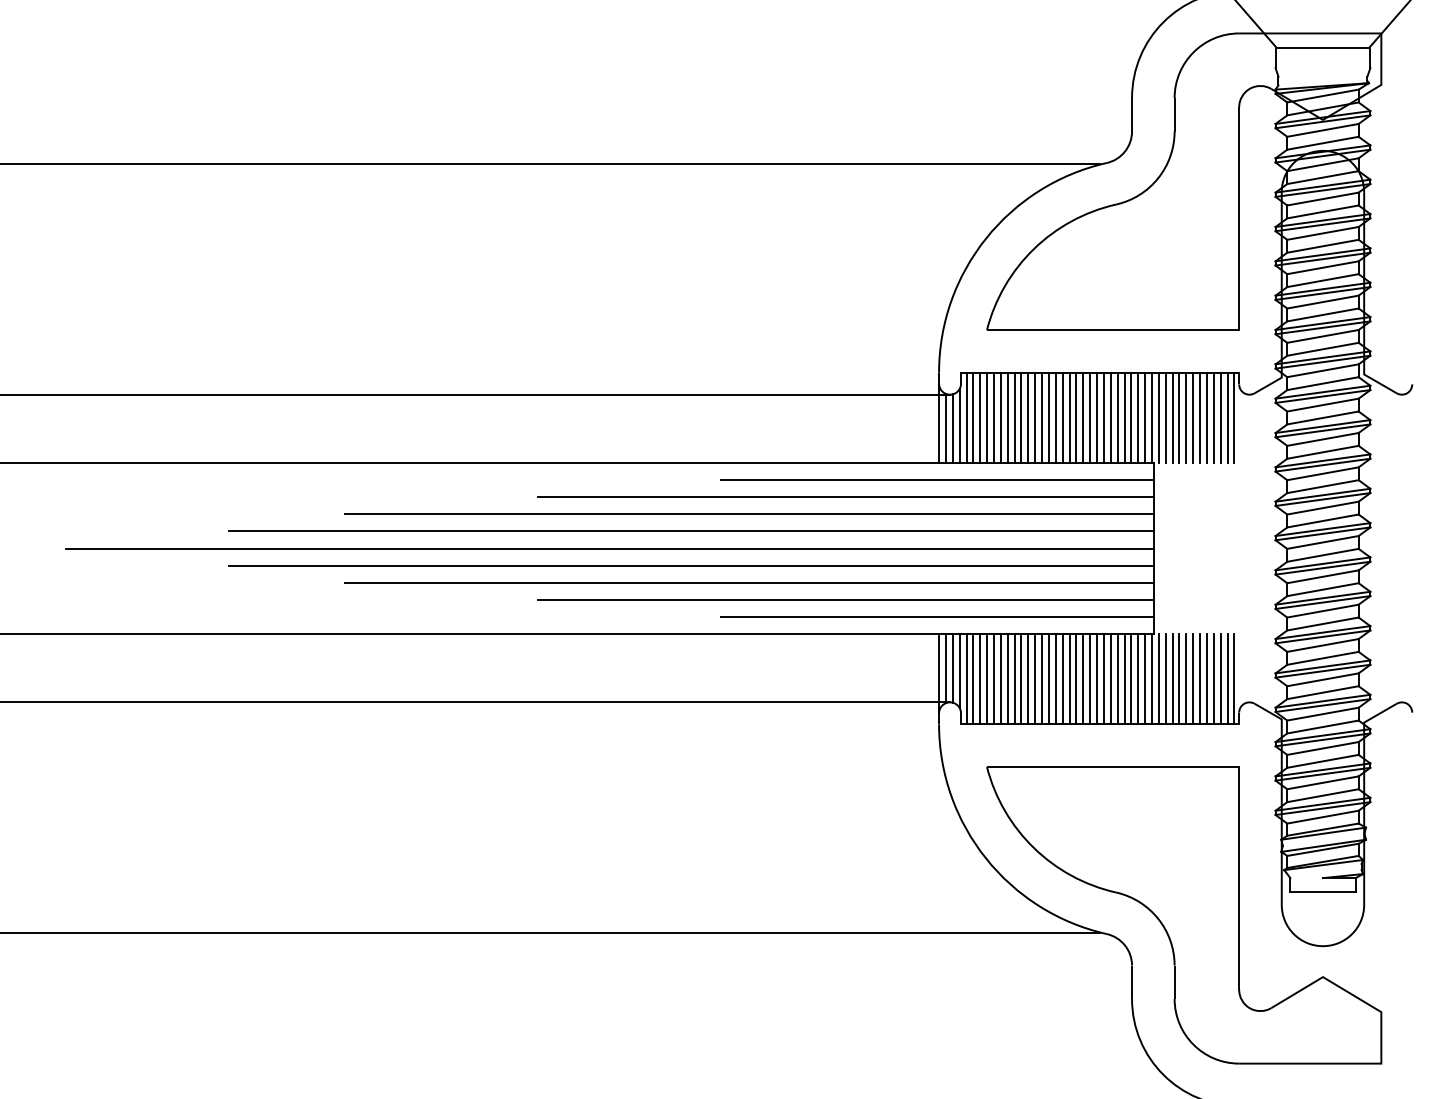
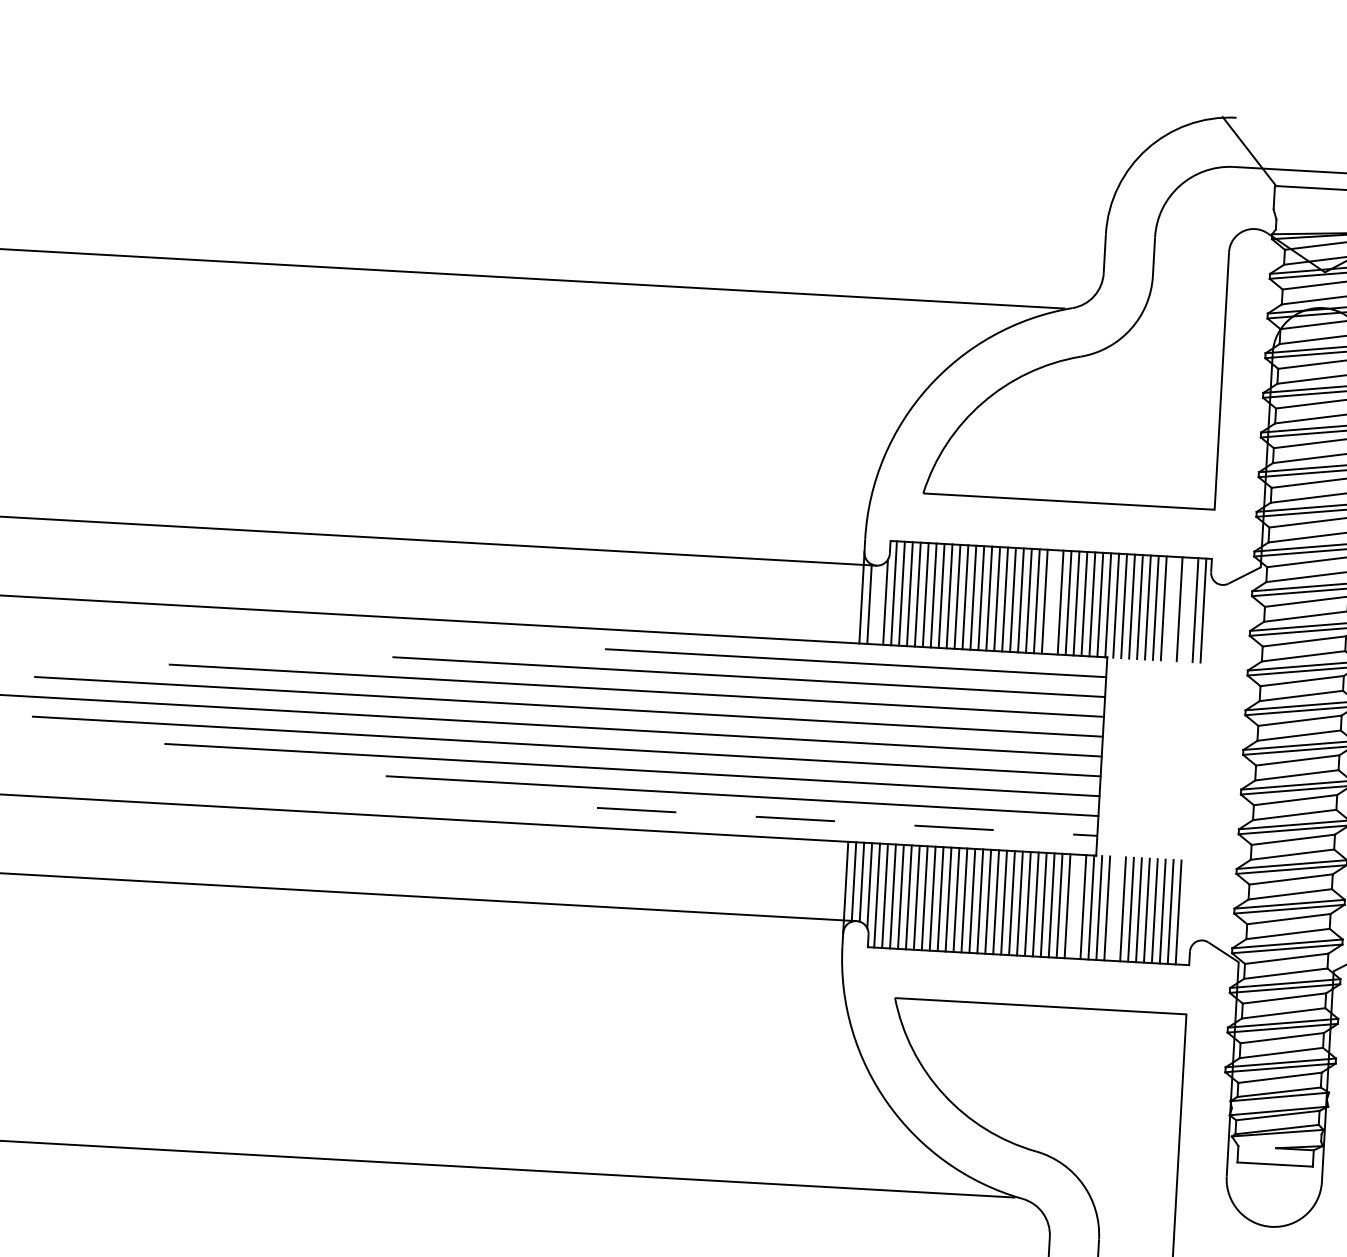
line: (1103, 417) -> (1052, 601), removed
line: (1206, 417) -> (1171, 608), removed
line: (1220, 417) -> (1187, 609), removed
line: (952, 428) -> (877, 604), removed
line: (937, 617) -> (847, 822), solid -> dashed
line: (1138, 679) -> (1075, 906), removed
line: (1172, 679) -> (1115, 909), removed
line: (1234, 679) -> (1186, 913), removed

